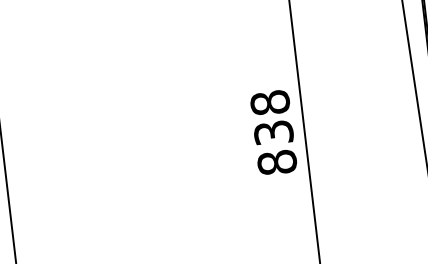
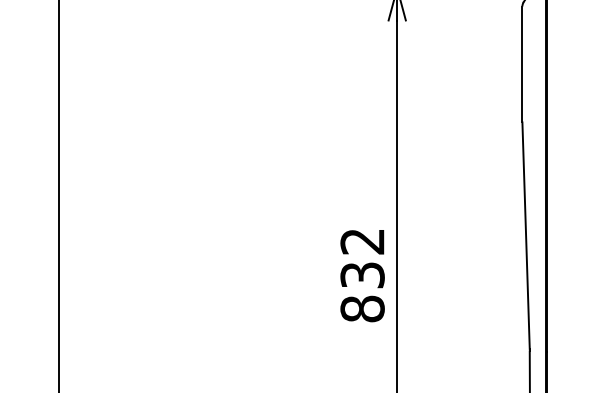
text: (270, 102) -> (362, 241), 838 -> 832

